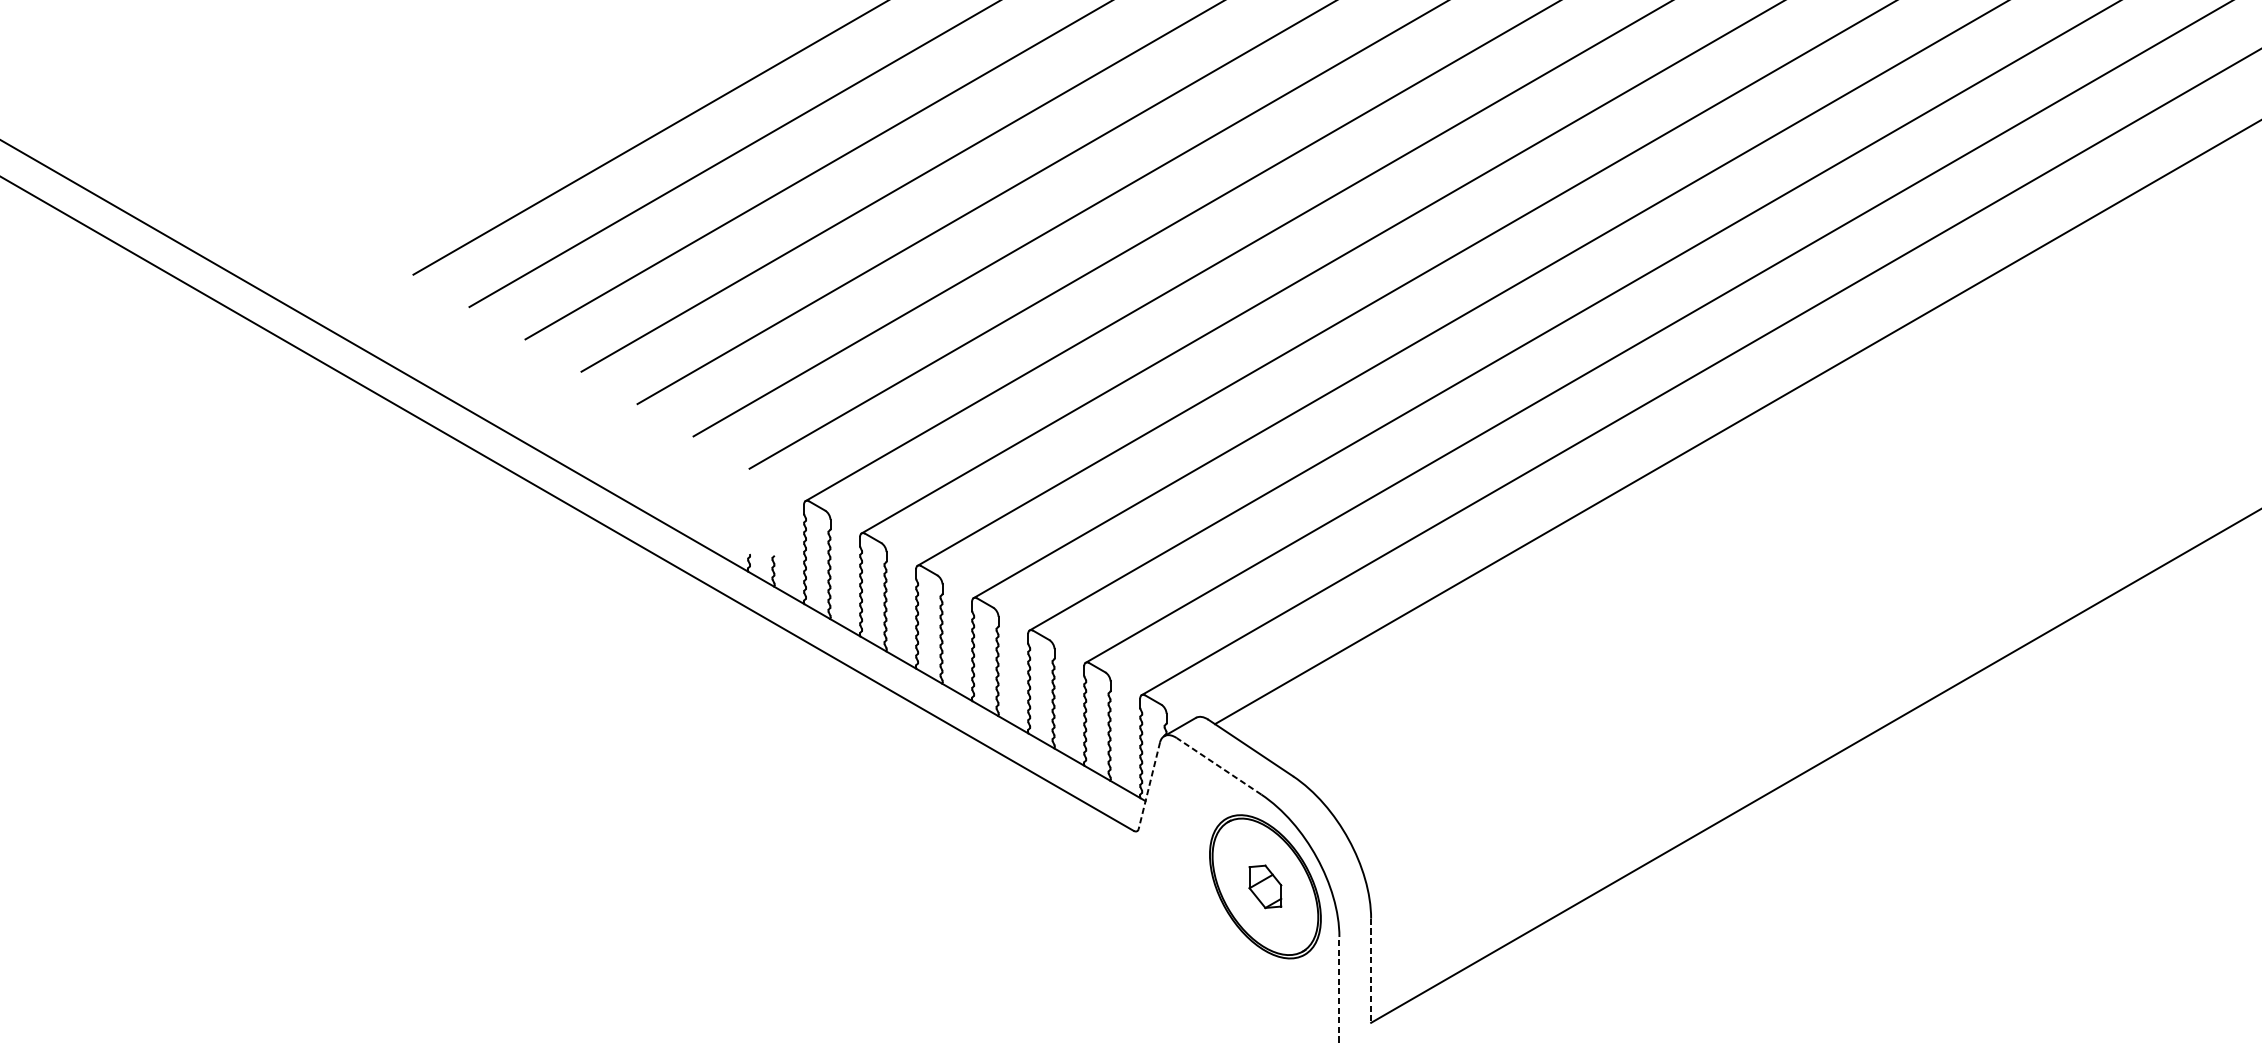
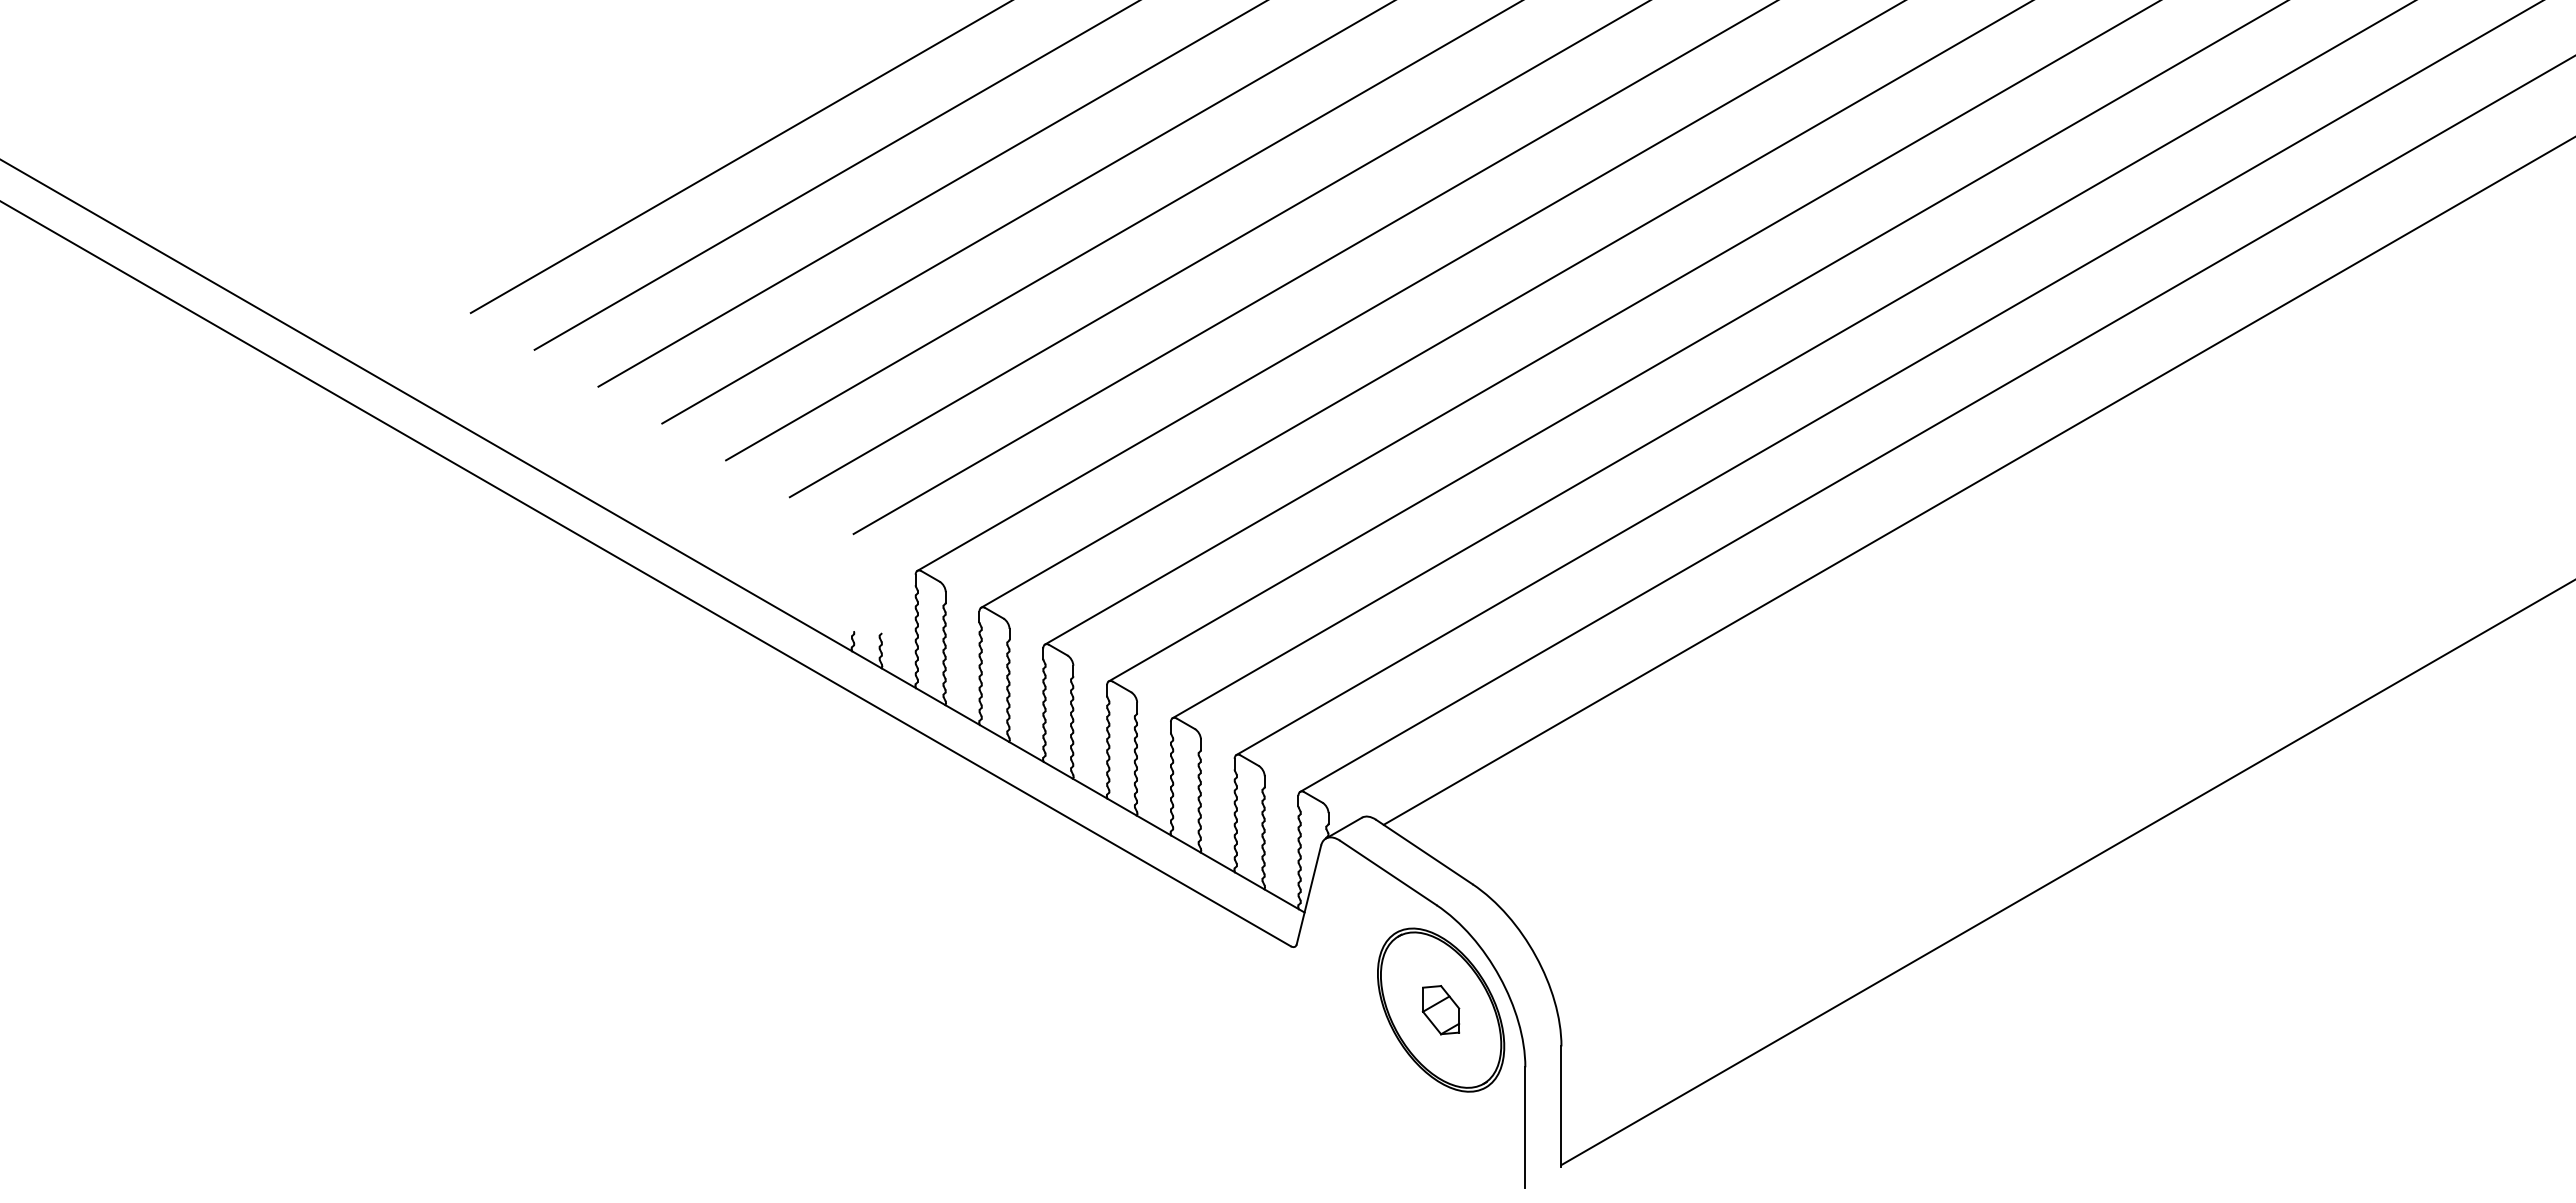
line: (1218, 765) -> (1387, 872), dashed -> solid
line: (1149, 785) -> (1308, 894), dashed -> solid
line: (1371, 972) -> (1561, 1107), dashed -> solid
line: (1339, 989) -> (1525, 1126), dashed -> solid

